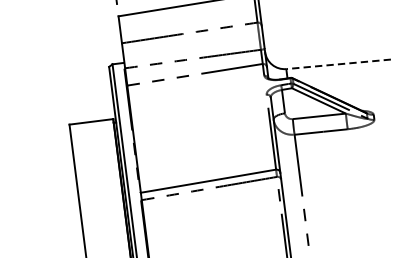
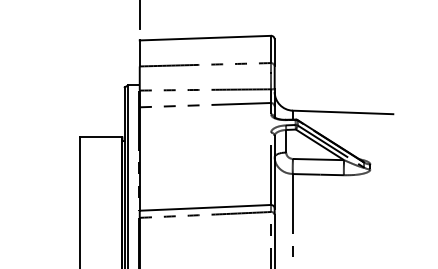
line: (338, 64) -> (342, 112), dashed -> solid

